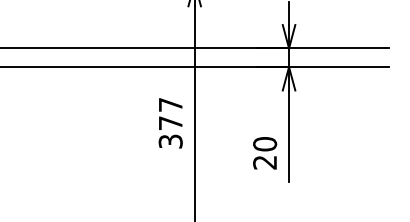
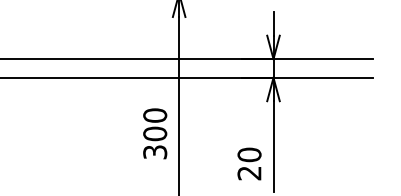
text: (170, 113) -> (154, 124), 377 -> 300

